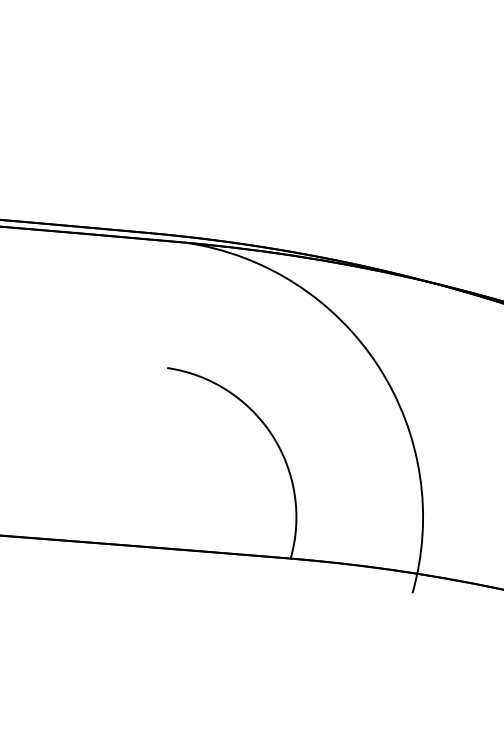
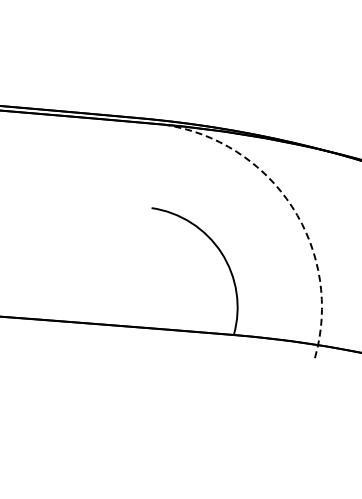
arc: (378, 367) -> (292, 207), solid -> dashed

